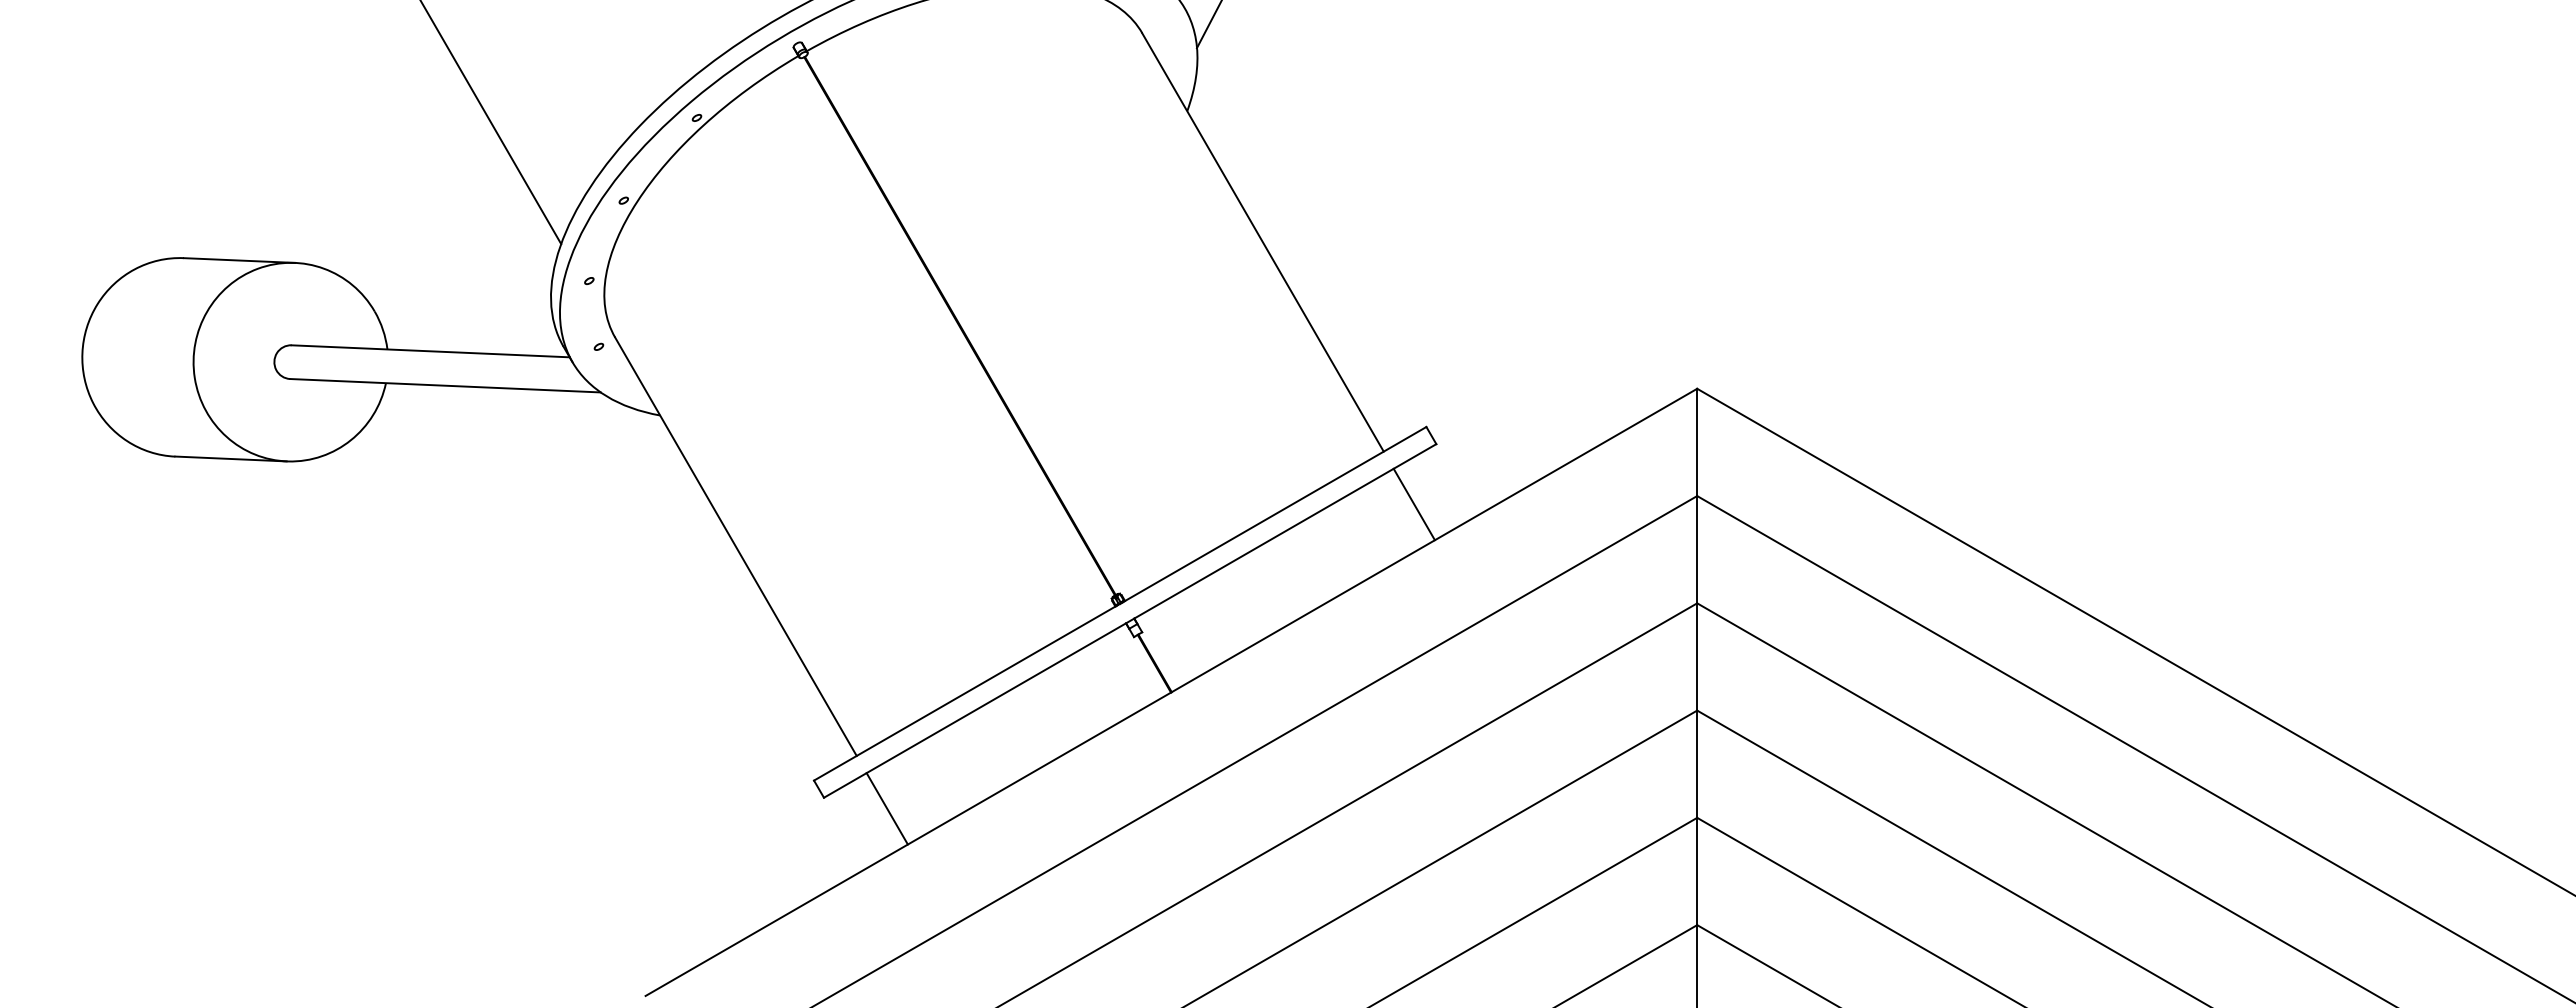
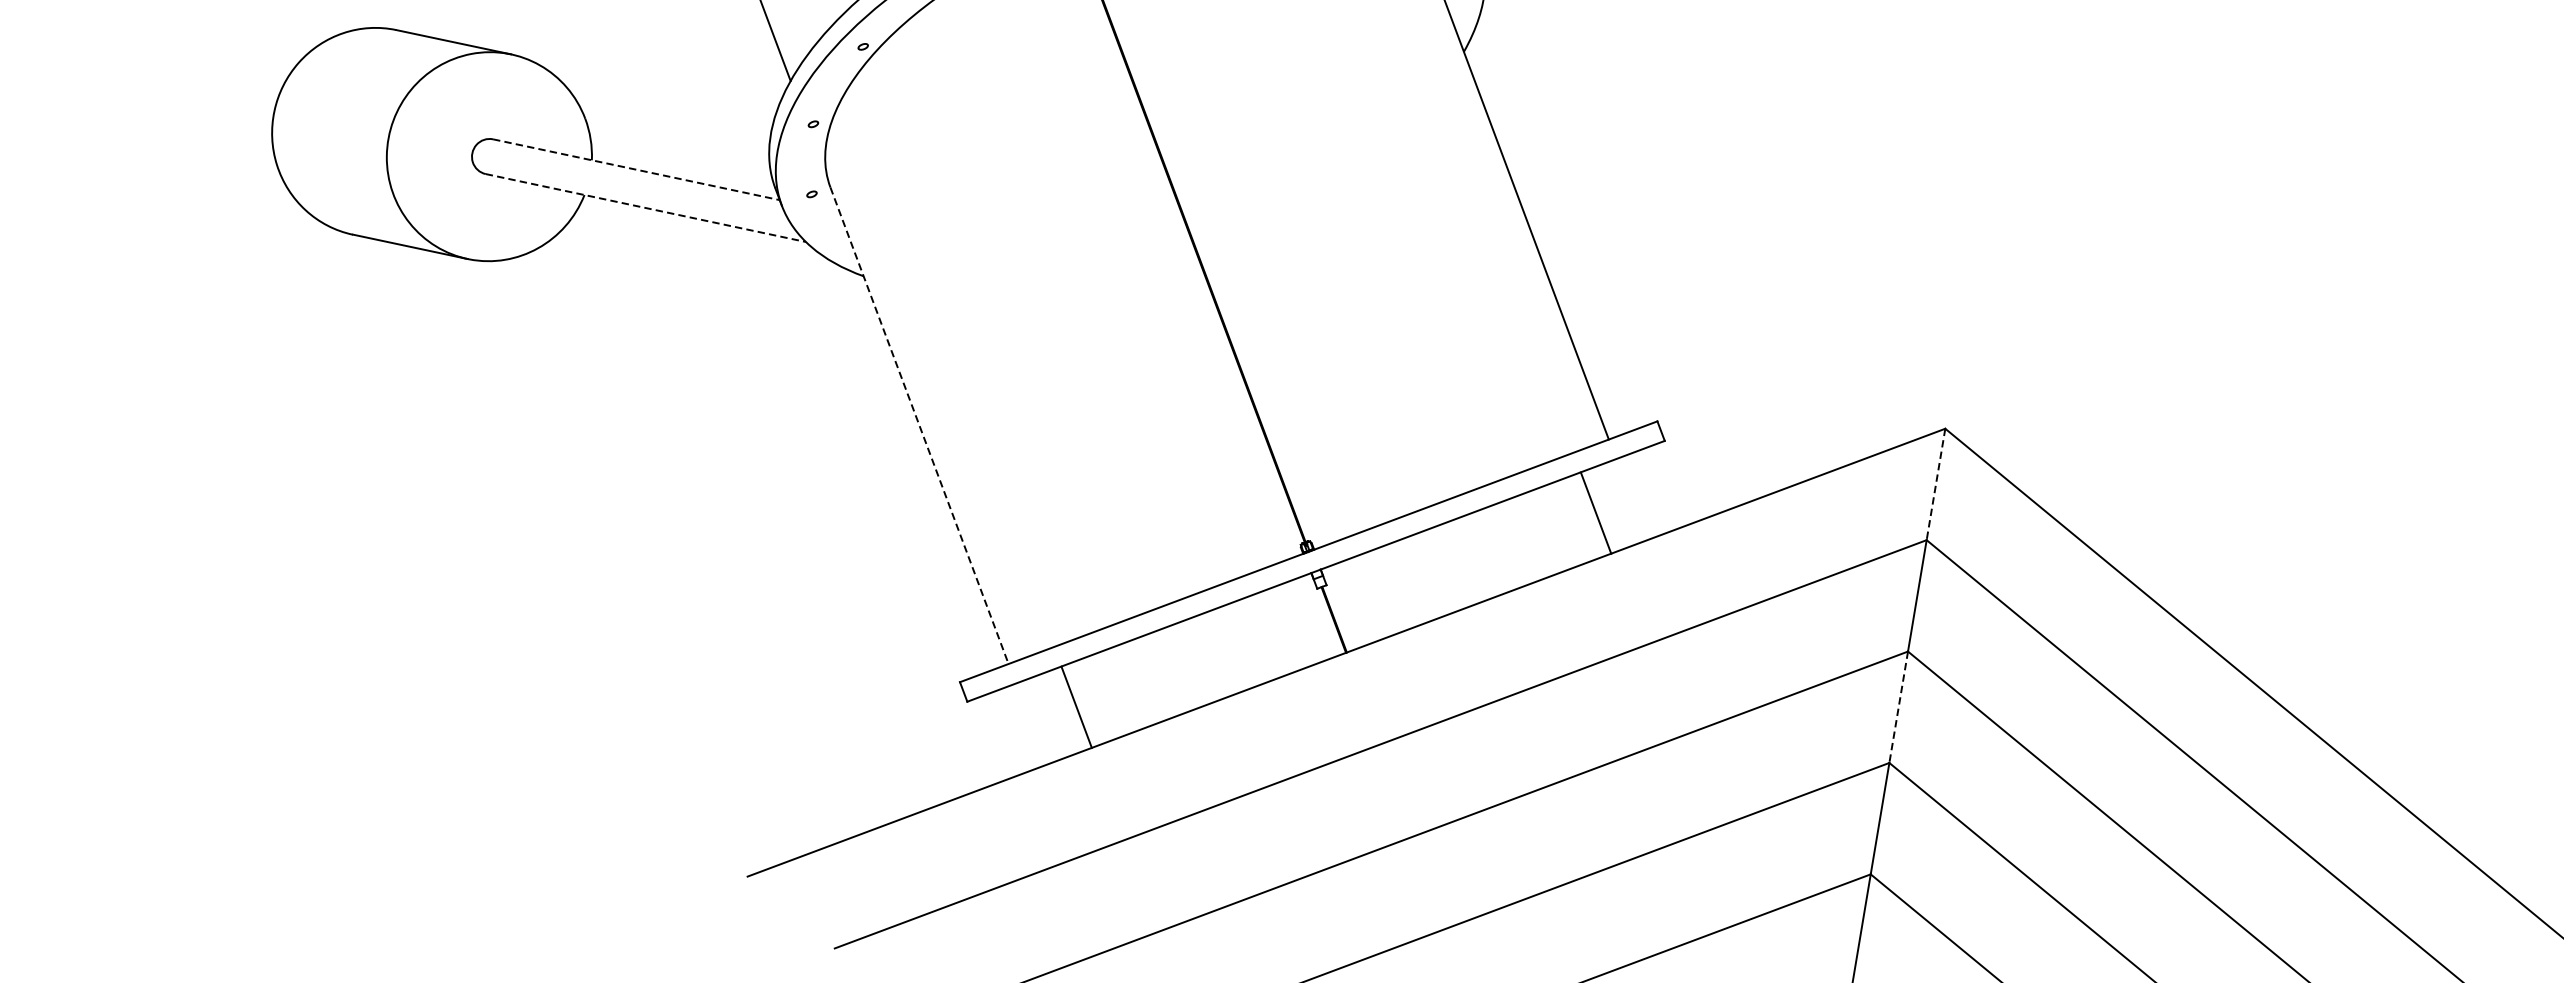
line: (431, 351) -> (637, 170), solid -> dashed
line: (445, 385) -> (645, 207), solid -> dashed
line: (1697, 442) -> (1936, 484), solid -> dashed
line: (1413, 504) -> (1595, 512), moved
line: (735, 546) -> (919, 425), solid -> dashed
line: (1697, 656) -> (1899, 706), solid -> dashed
line: (886, 808) -> (1075, 706), moved

